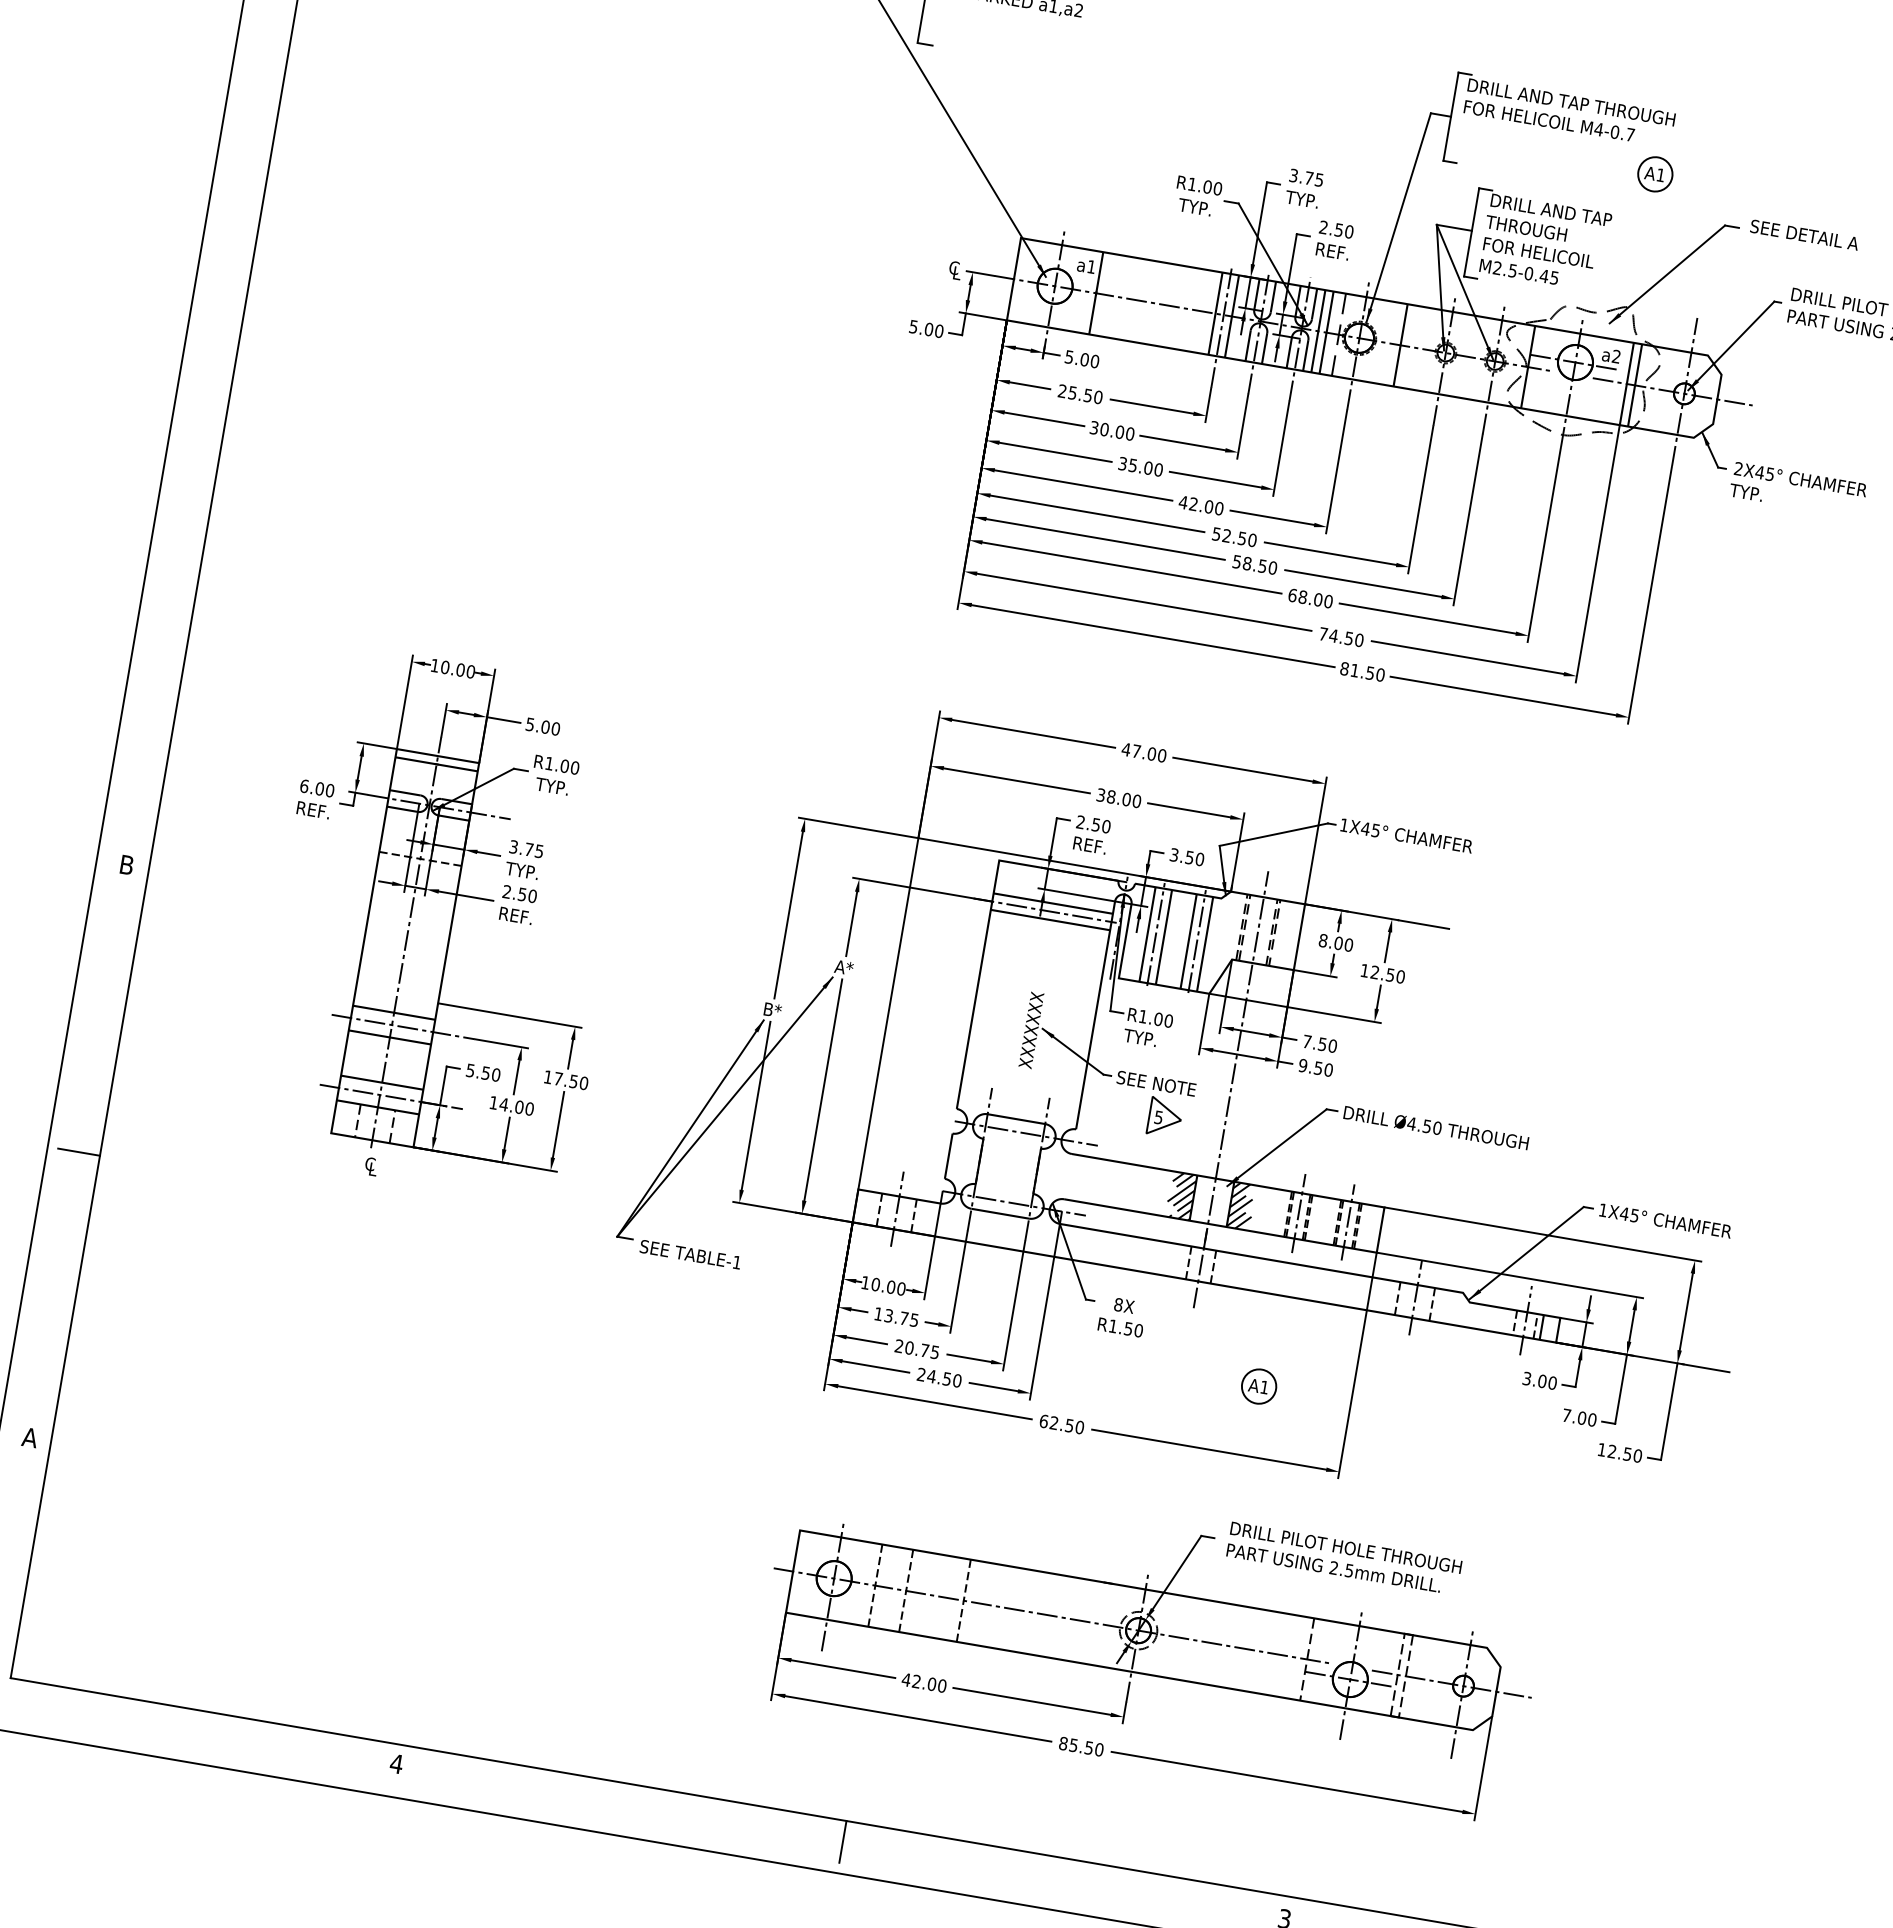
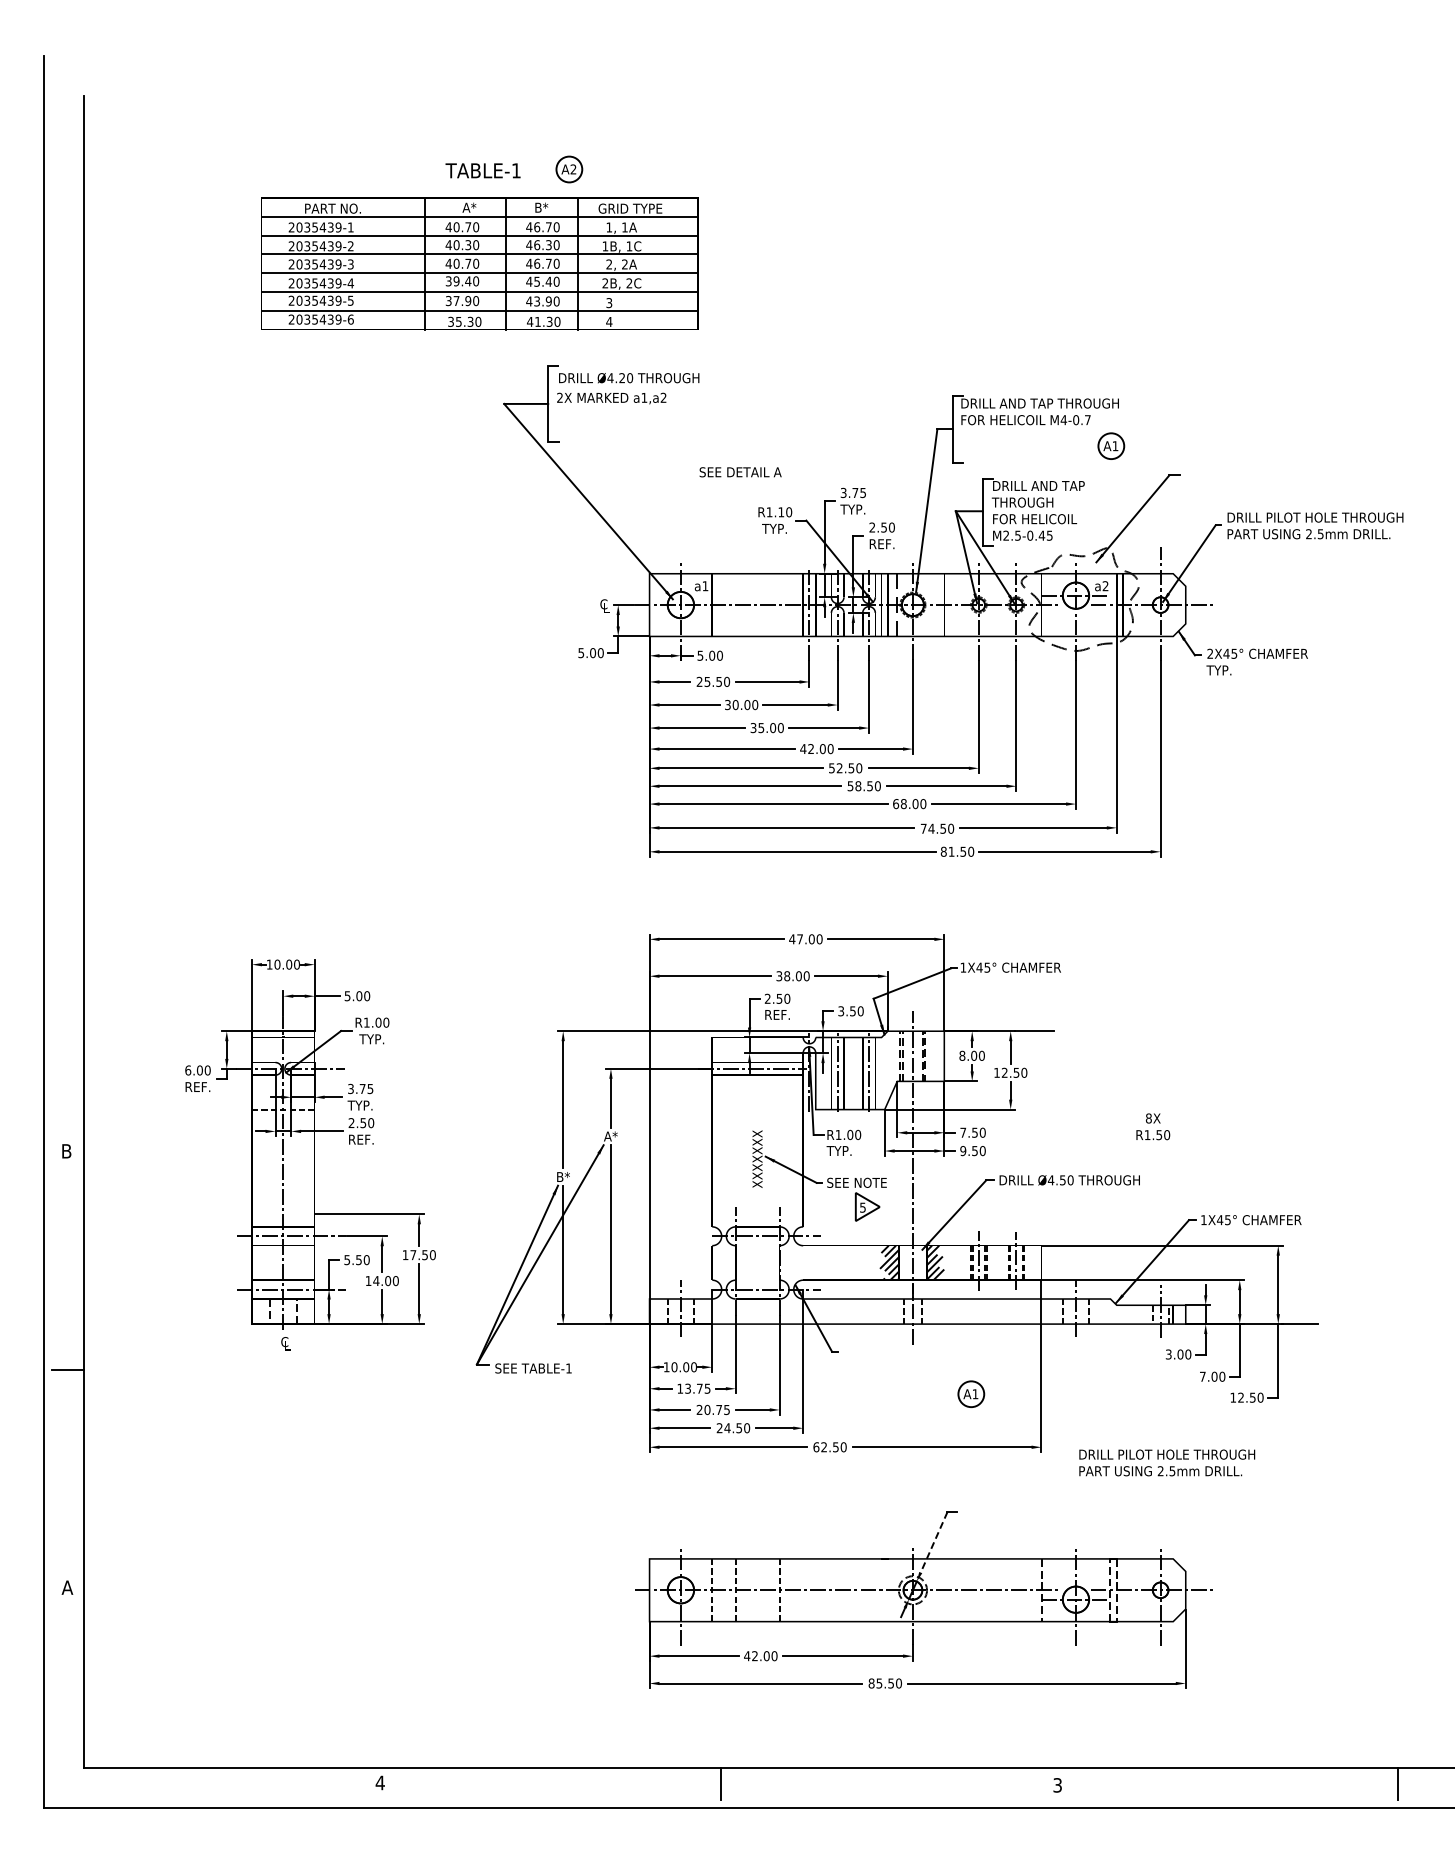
text: (1207, 187) -> (781, 512), R1.00 -> R1.10
text: (1804, 235) -> (740, 472), moved
text: (1122, 1316) -> (1153, 1126), moved
text: (1344, 1558) -> (1167, 1462), moved
line: (1176, 1572) -> (933, 1542), solid -> dashed

